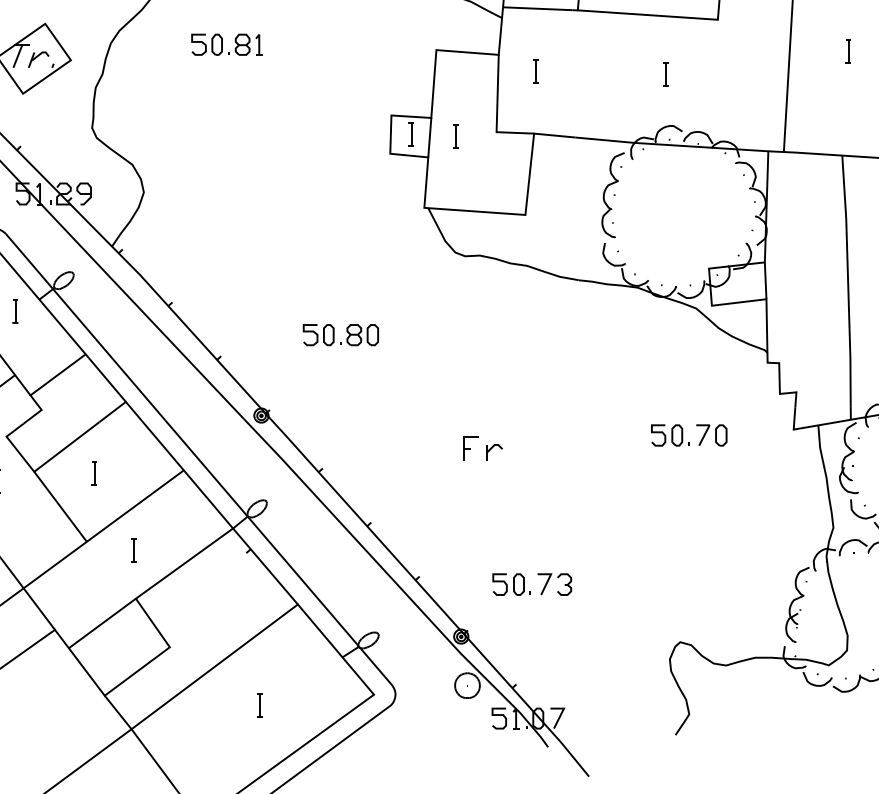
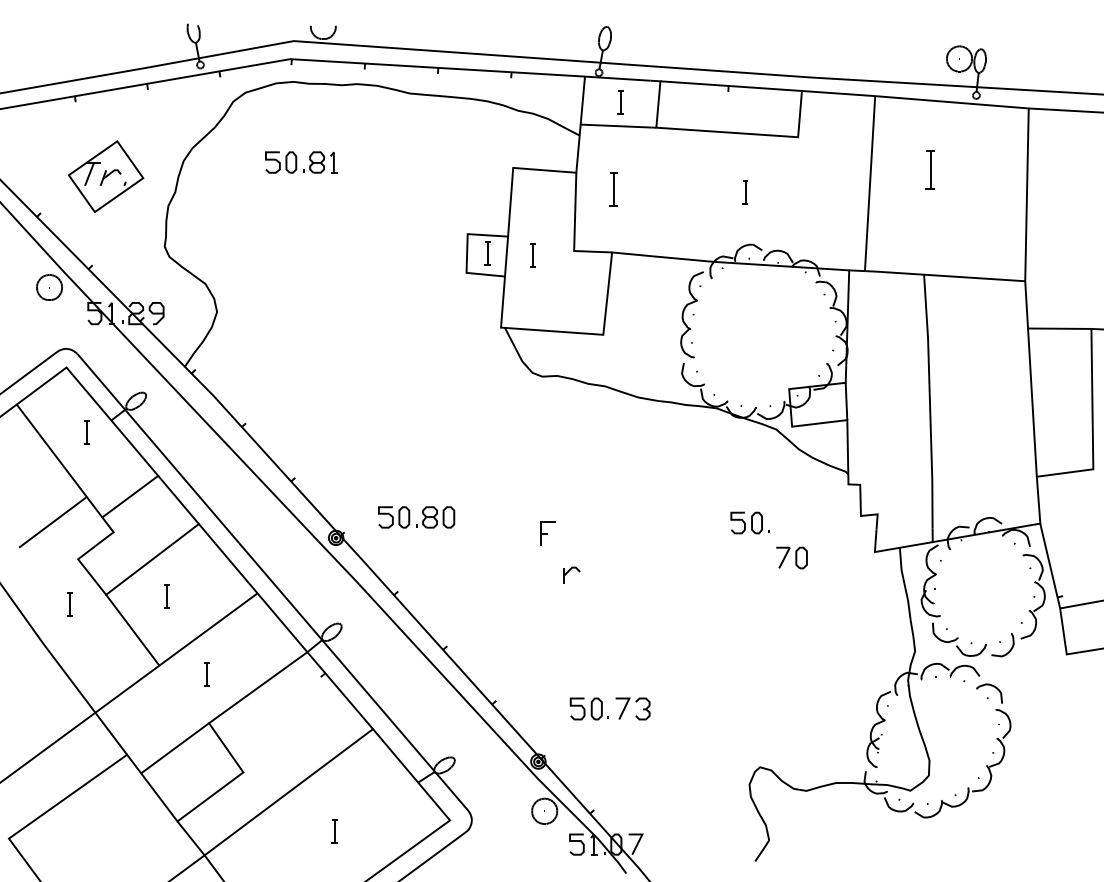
part: (847, 51) -> (929, 169), size x1.6
part: (535, 71) -> (613, 189), size x1.4
part: (340, 335) -> (416, 517), moved
part: (669, 434) -> (749, 522), moved
part: (470, 448) -> (547, 533), moved

